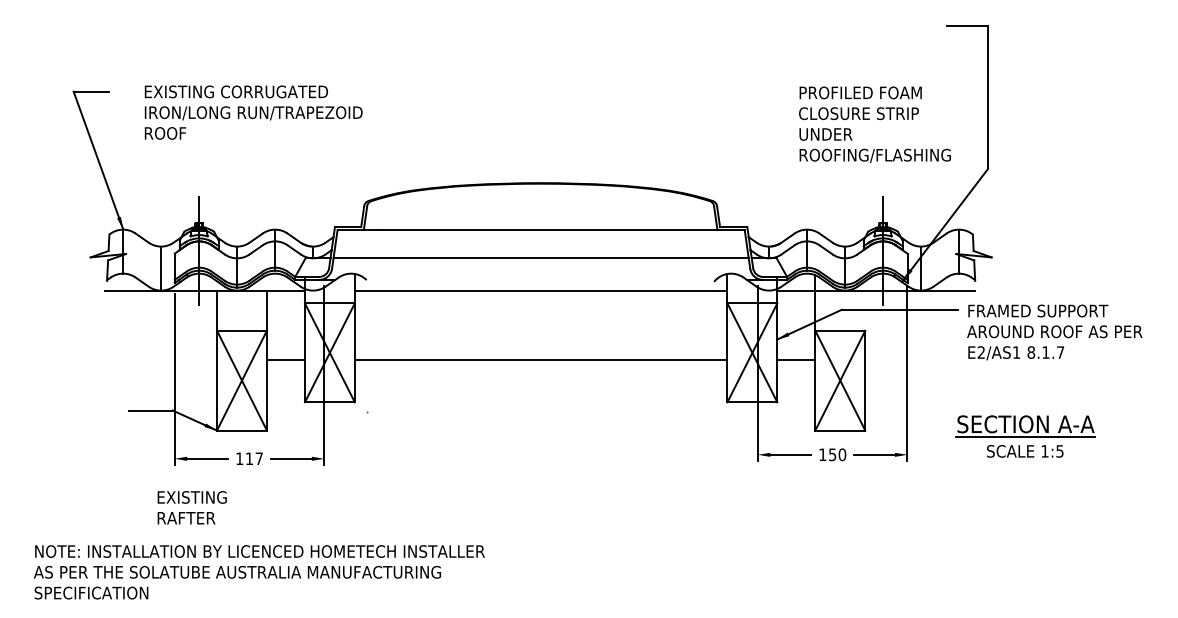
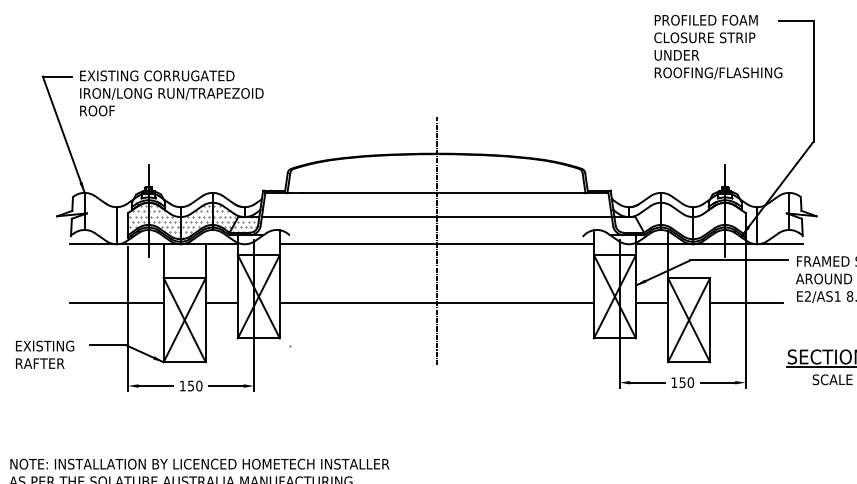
text: (253, 112) -> (171, 93), moved
text: (874, 124) -> (717, 46), moved
hatch: (259, 254) -> (199, 213), added
line: (541, 287) -> (437, 241), added
line: (161, 359) -> (116, 302), added
line: (908, 359) -> (746, 302), added
text: (254, 458) -> (195, 385), 117 -> 150
text: (191, 507) -> (44, 354), moved

